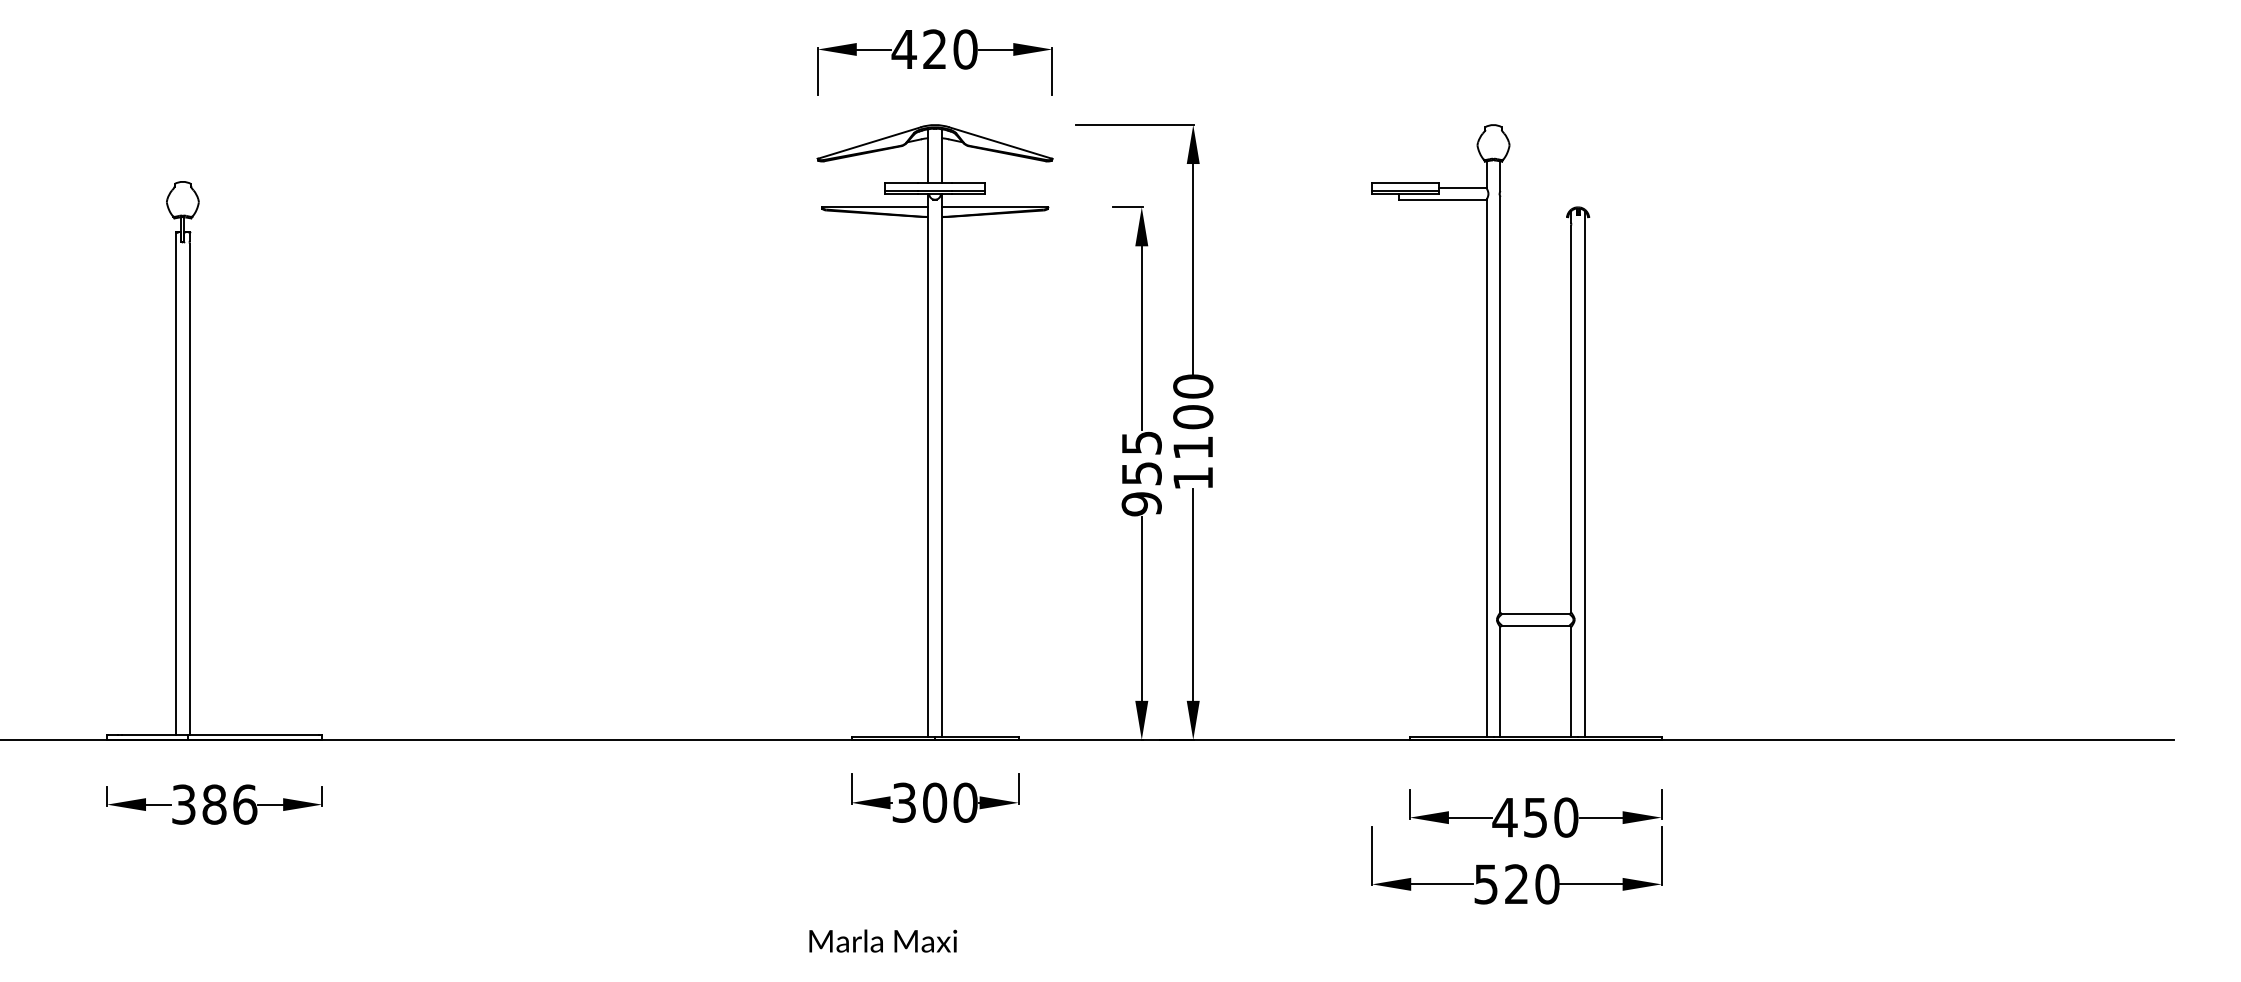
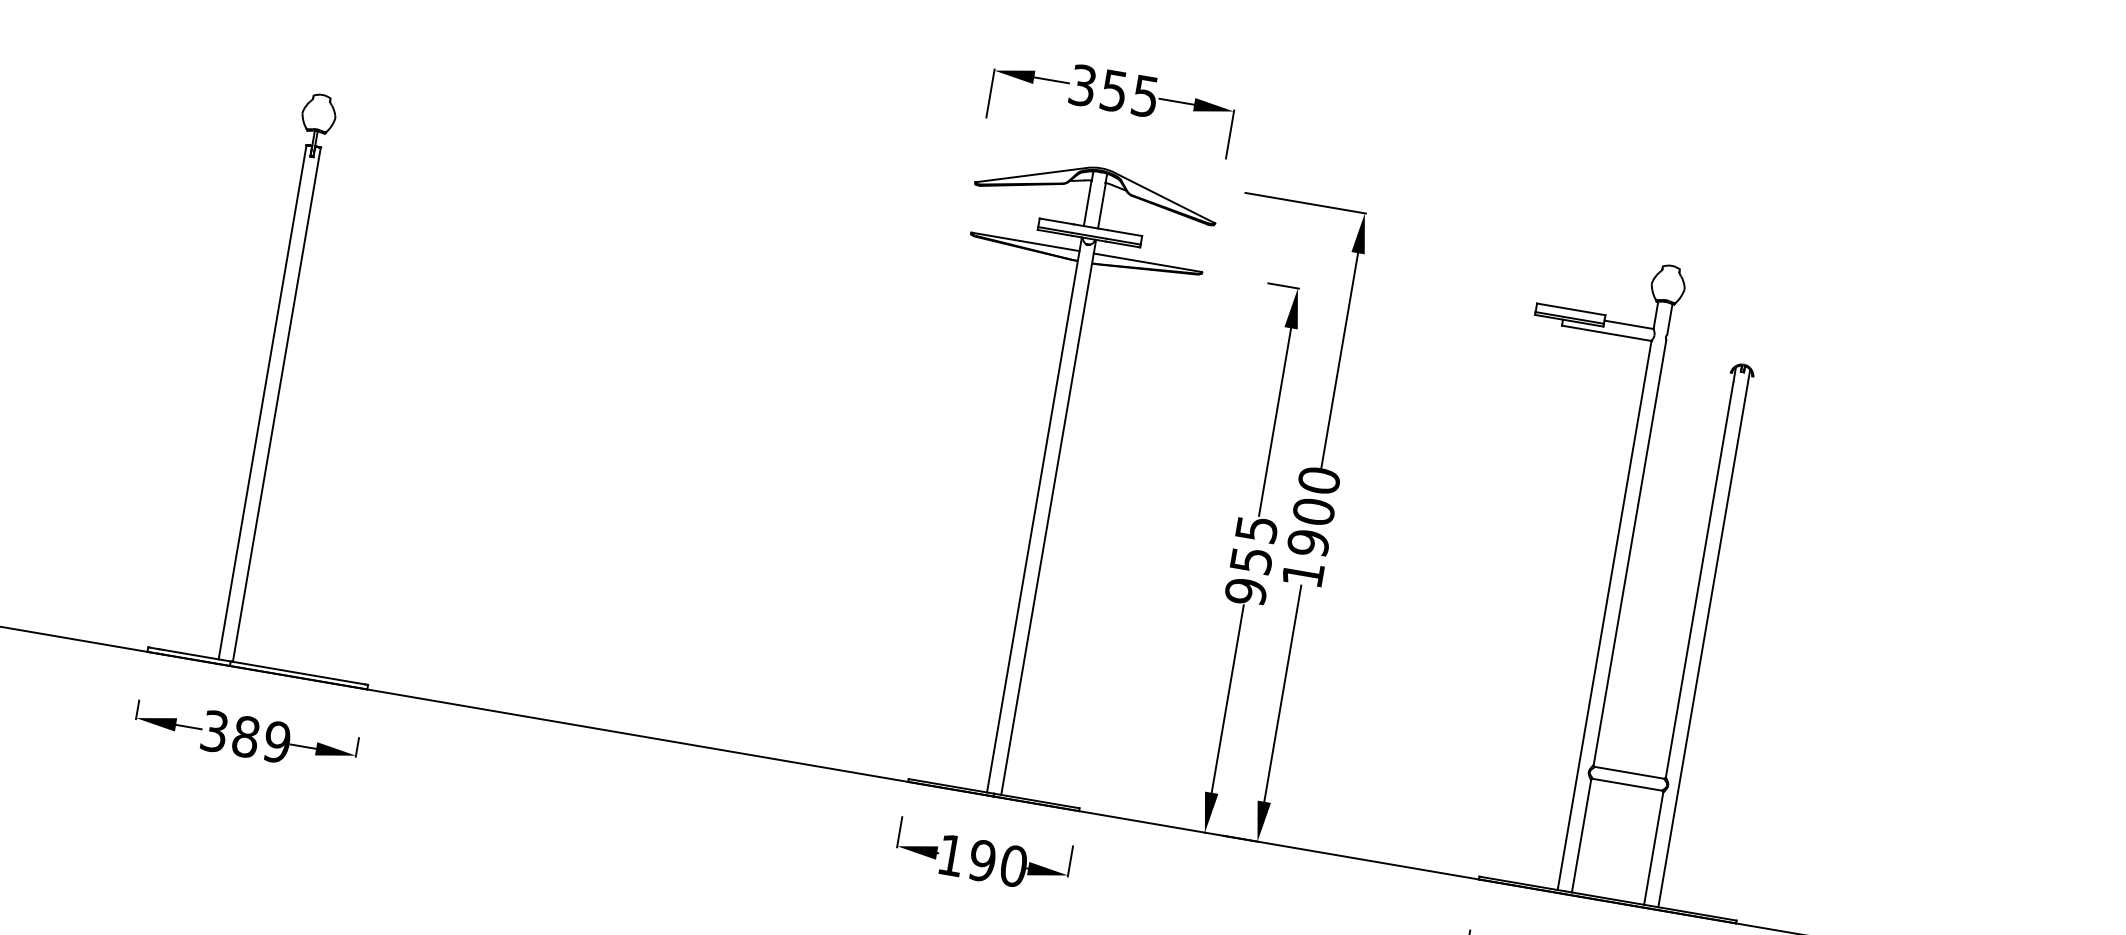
text: (934, 49) -> (1113, 90), 420 -> 355
text: (1193, 447) -> (1308, 542), 1100 -> 1900
text: (919, 802) -> (966, 857), 300 -> 190
text: (245, 804) -> (277, 742), 386 -> 389

